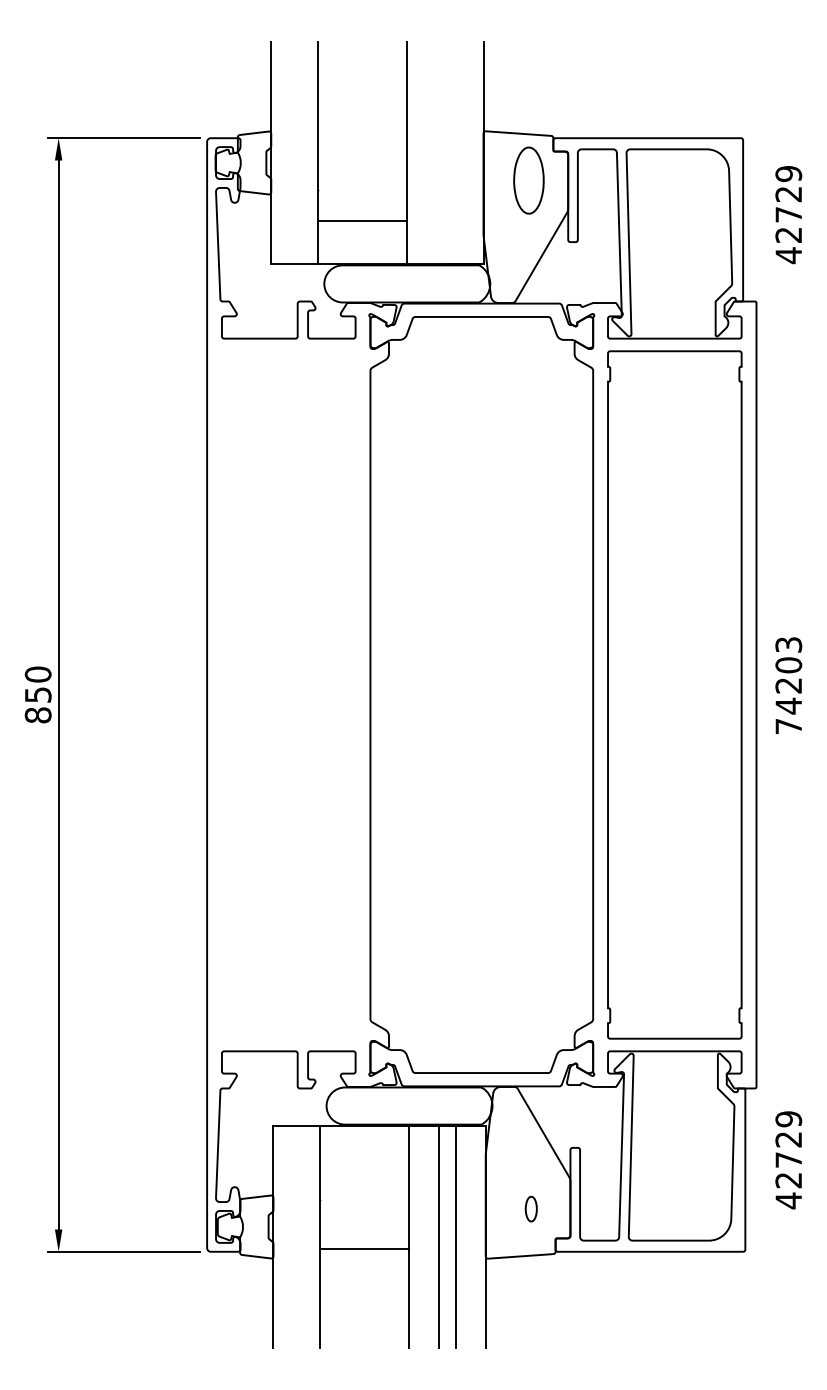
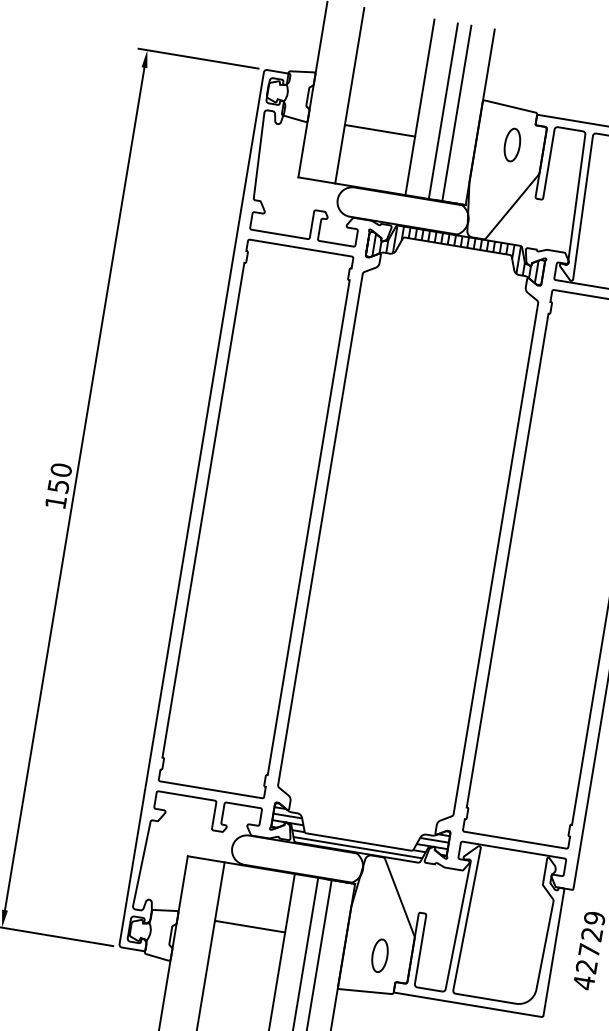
line: (436, 152) -> (443, 110), added
line: (453, 152) -> (456, 112), added
part: (528, 180) -> (512, 144), size x0.62
line: (362, 221) -> (379, 131), moved
hatch: (477, 324) -> (453, 251), added
part: (288, 694) -> (255, 518), added
text: (37, 715) -> (55, 502), 850 -> 150
hatch: (481, 1063) -> (359, 834), added
part: (531, 1208) -> (380, 955), size x1.67
line: (364, 1248) -> (249, 926), moved

